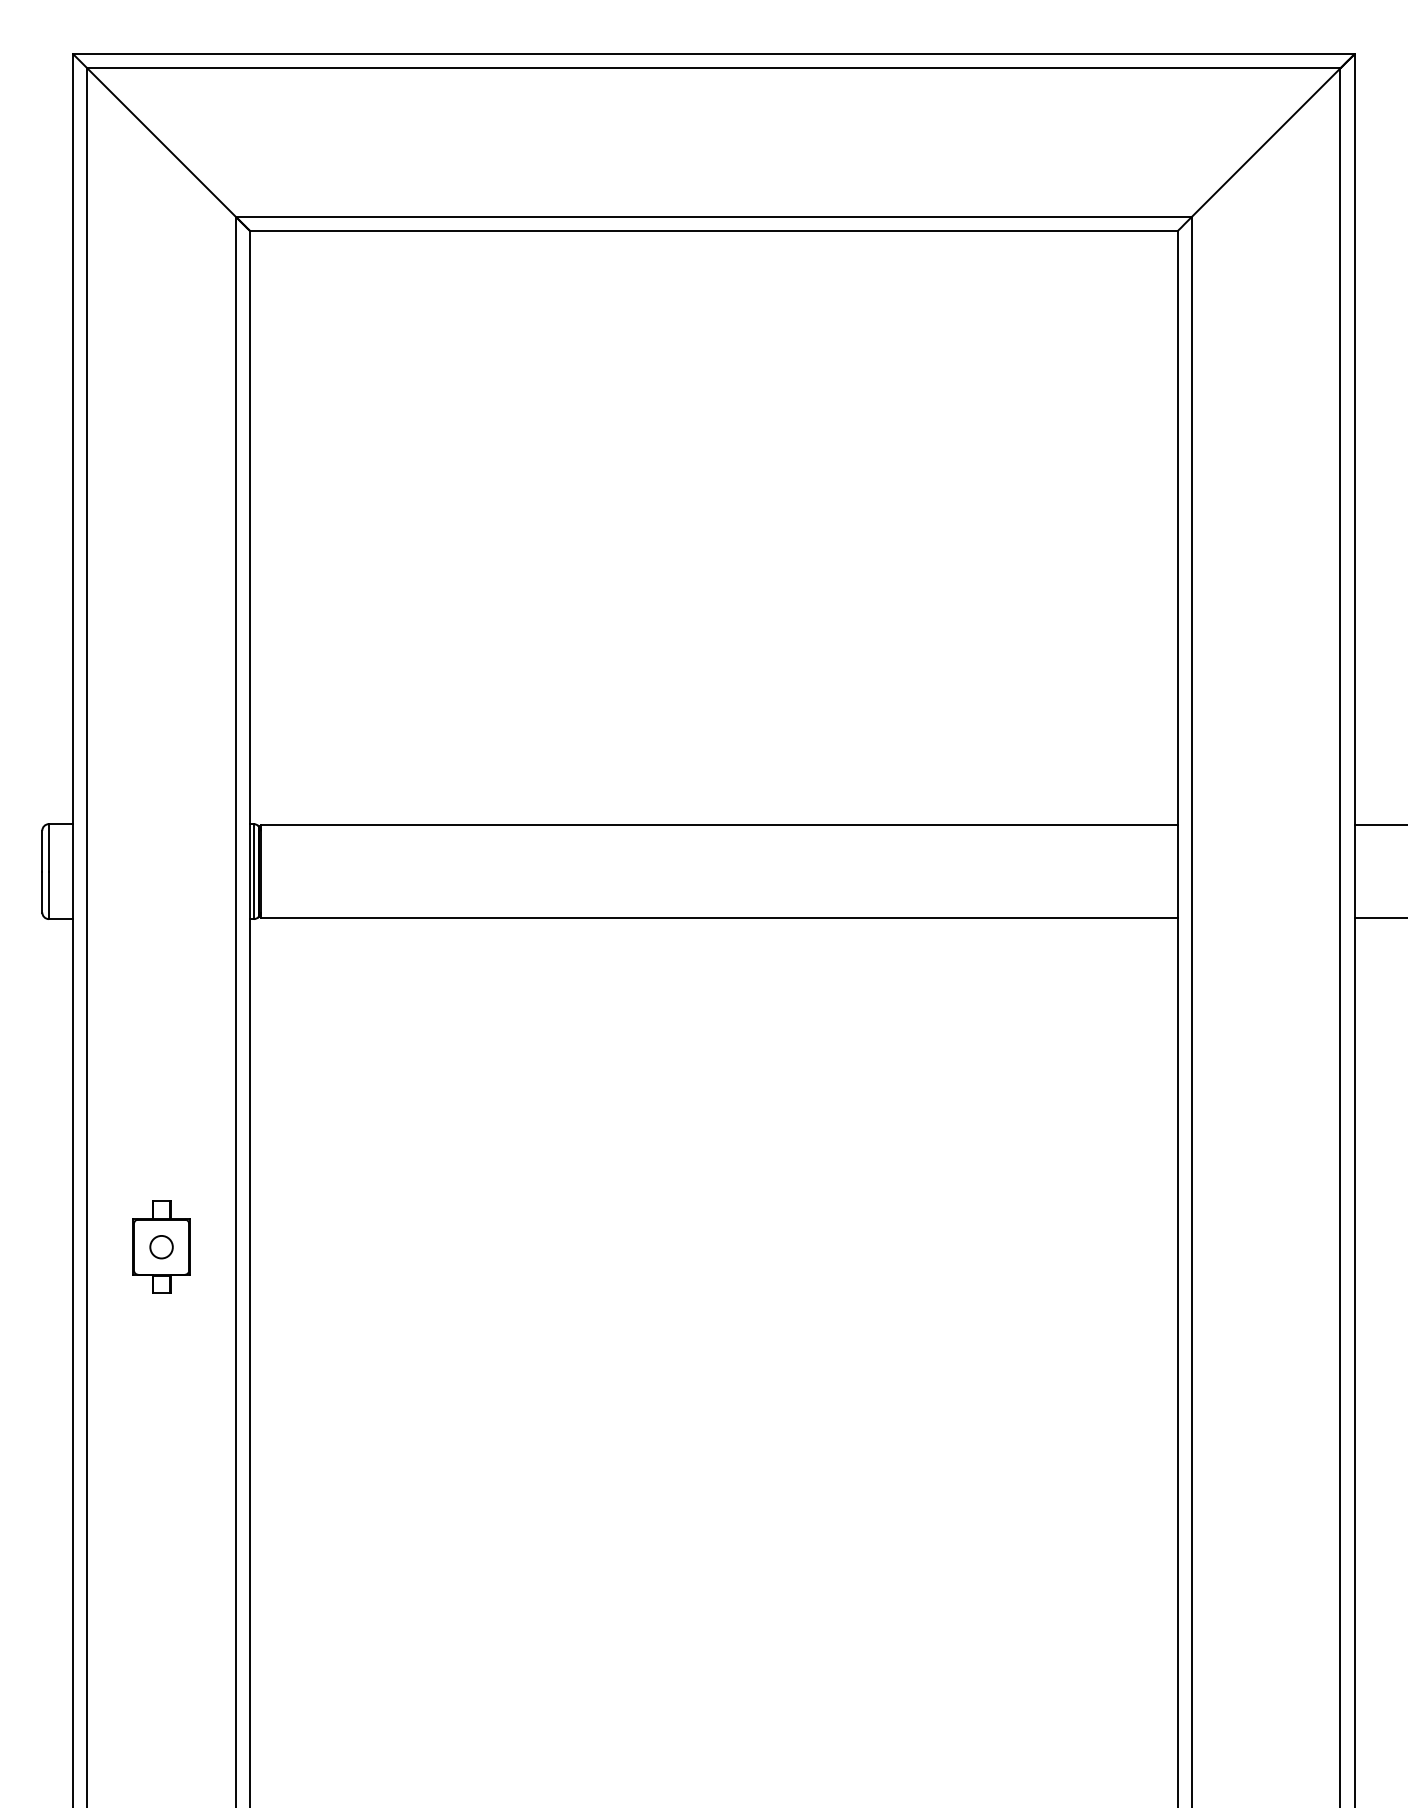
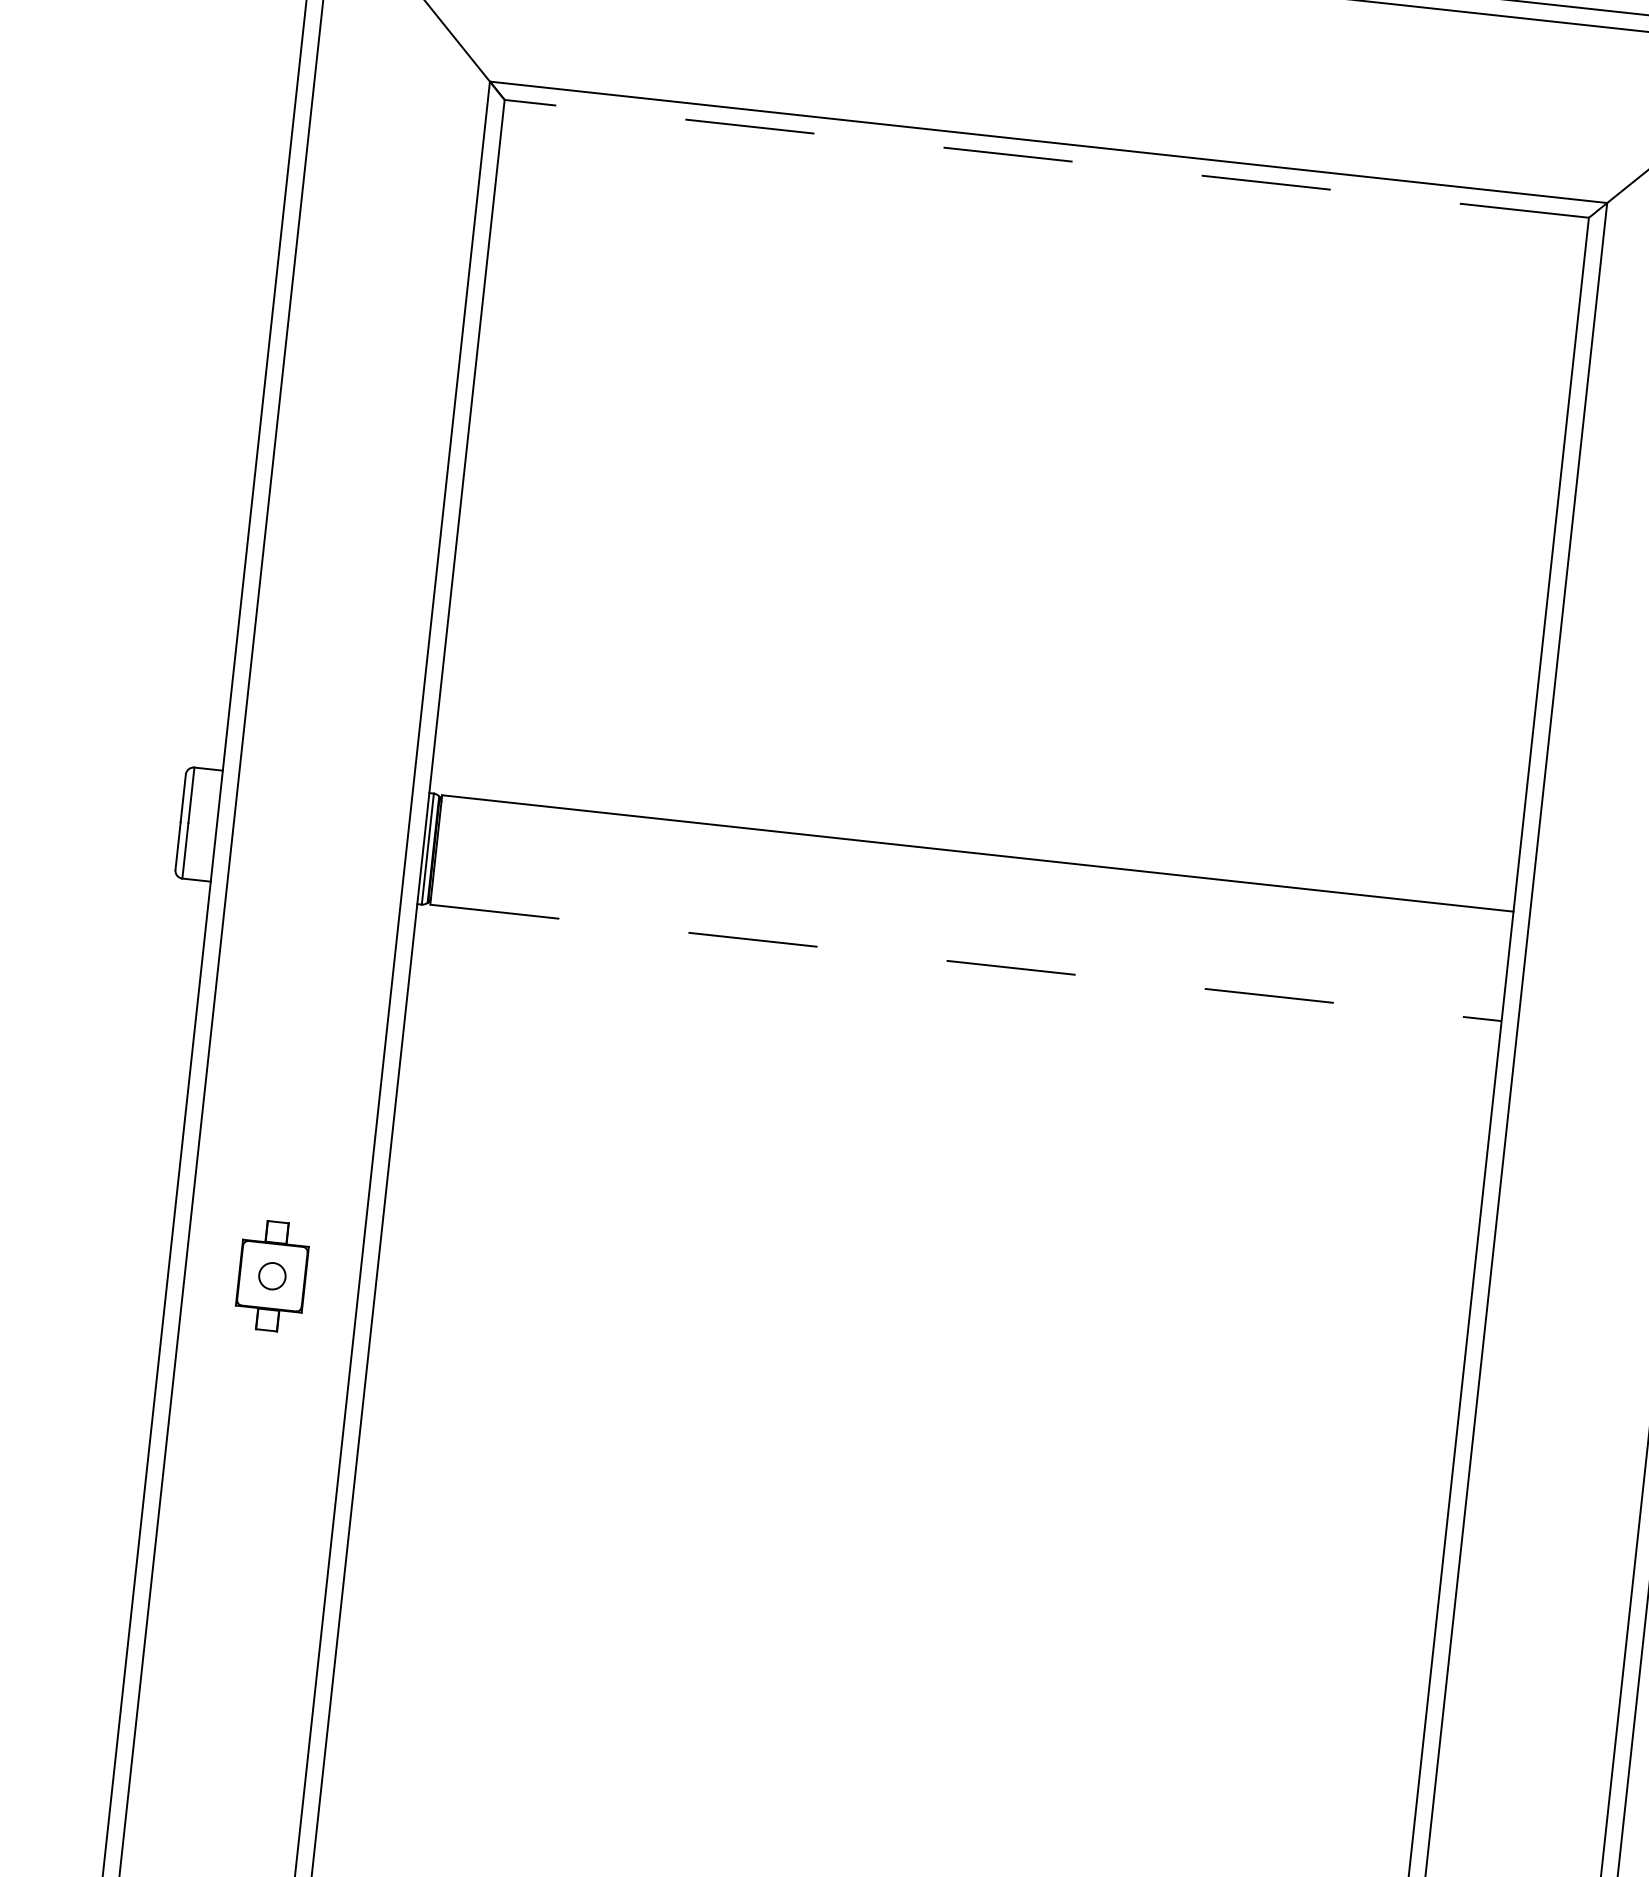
line: (713, 230) -> (1046, 158), solid -> dashed
line: (719, 918) -> (966, 962), solid -> dashed

